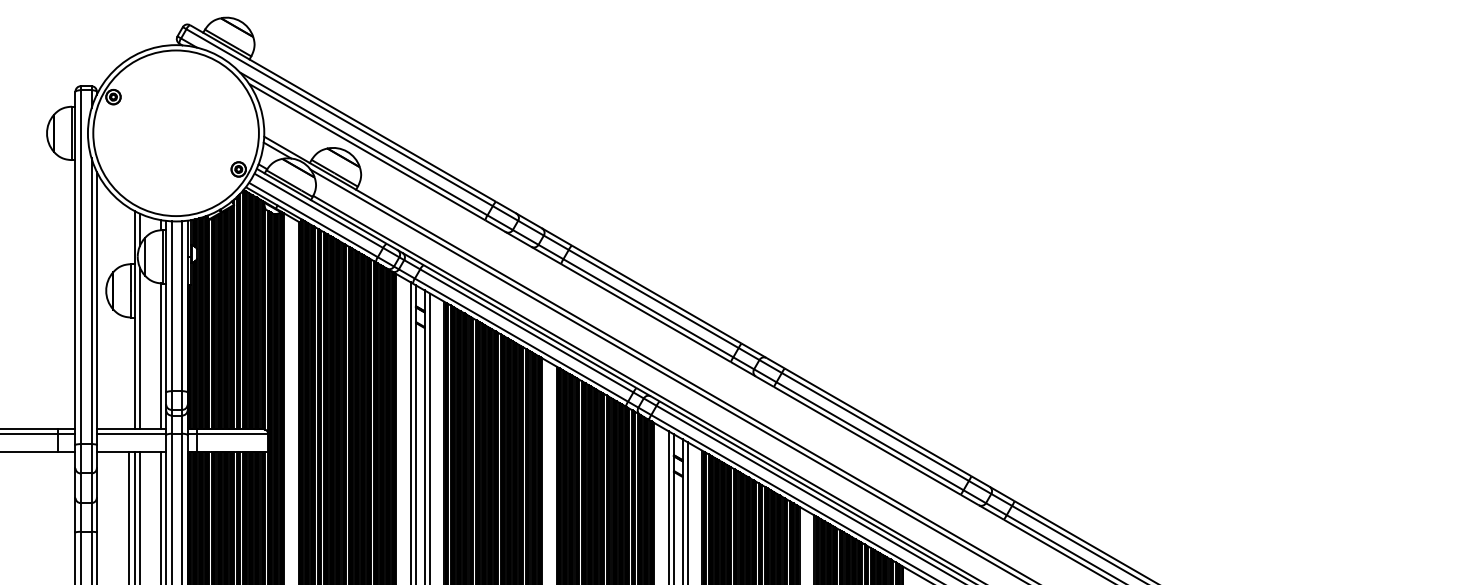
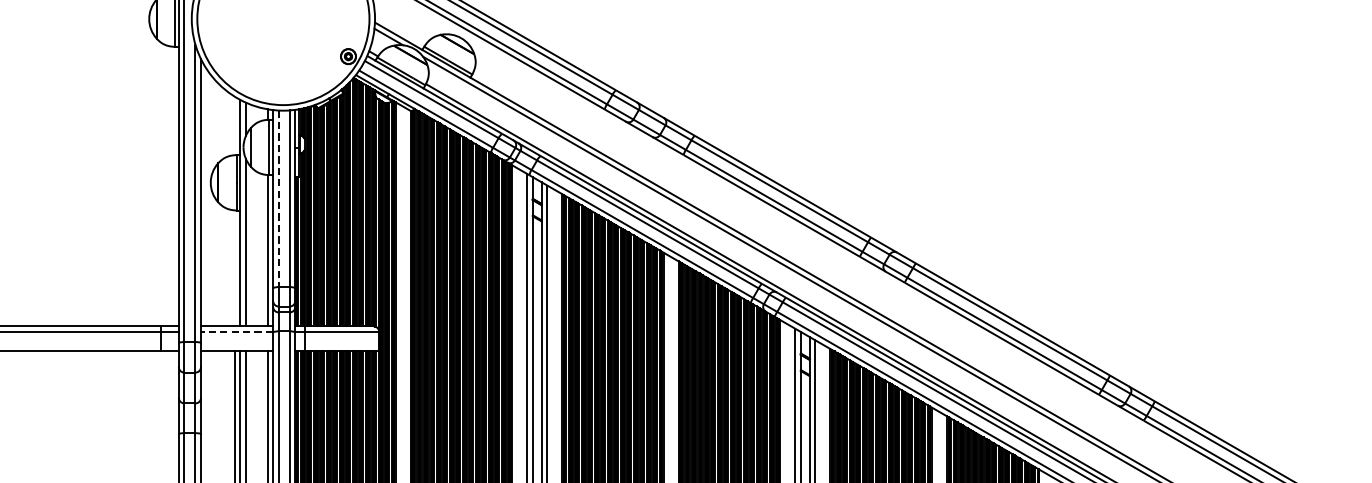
line: (171, 306) -> (278, 199), solid -> dashed
line: (131, 434) -> (237, 332), solid -> dashed

